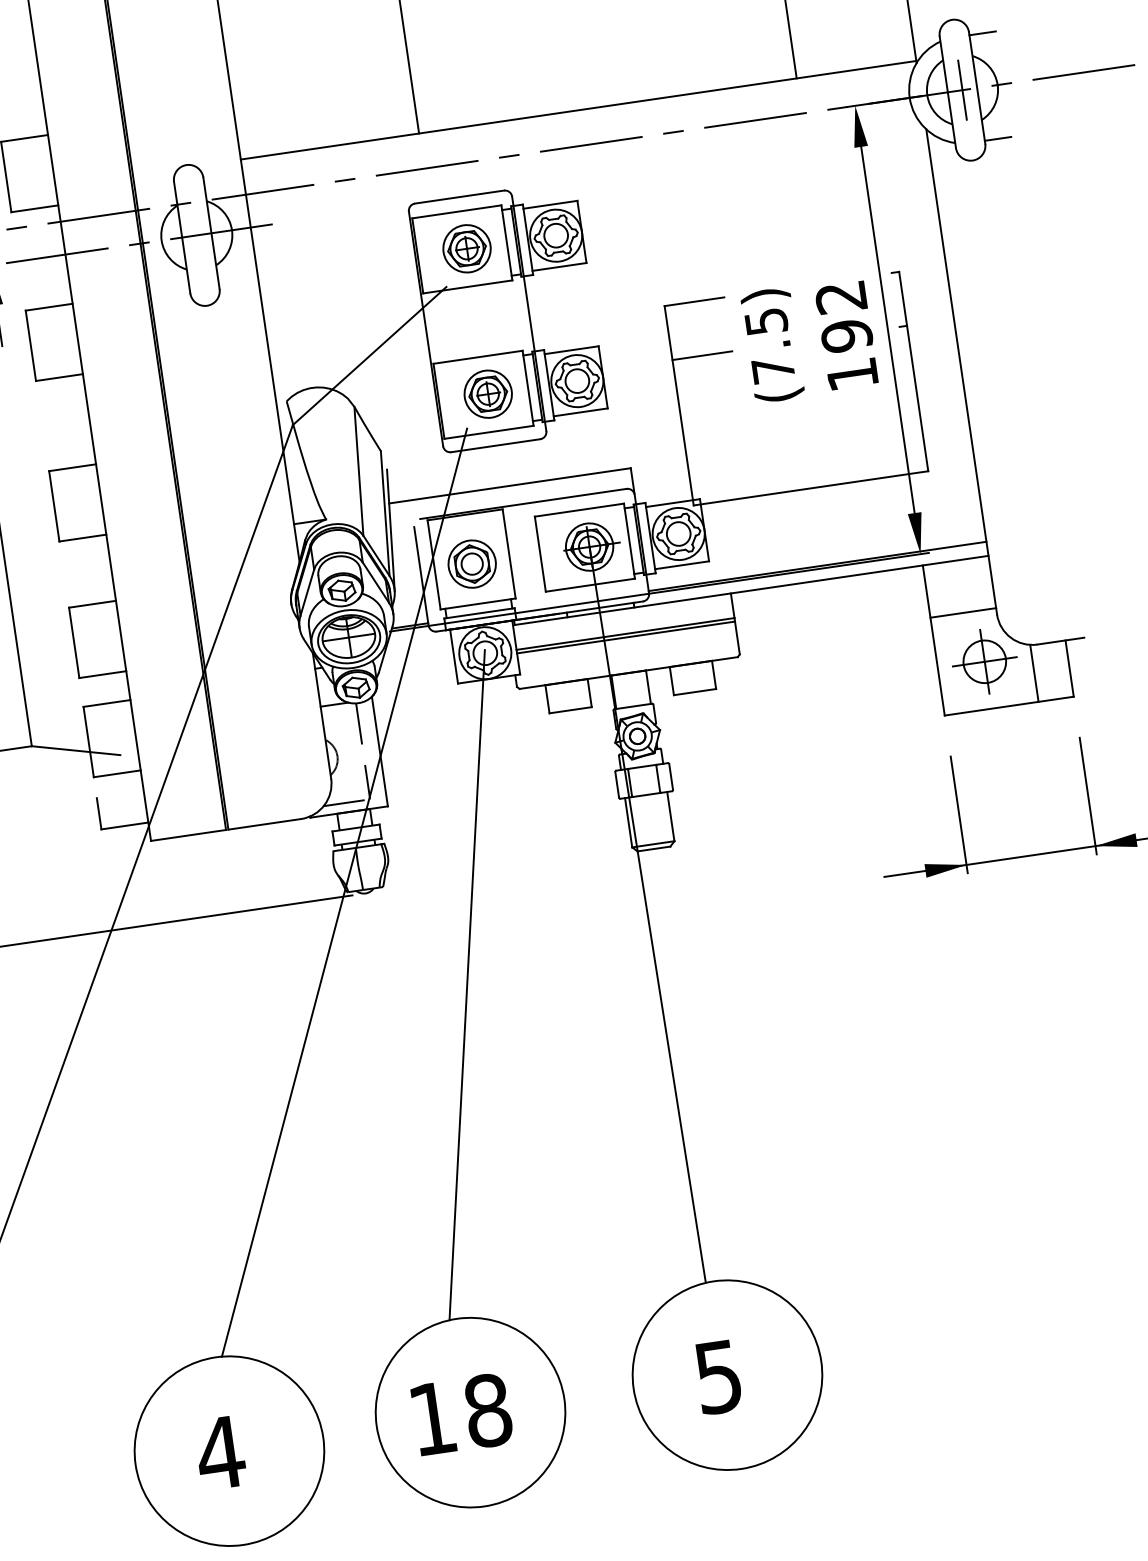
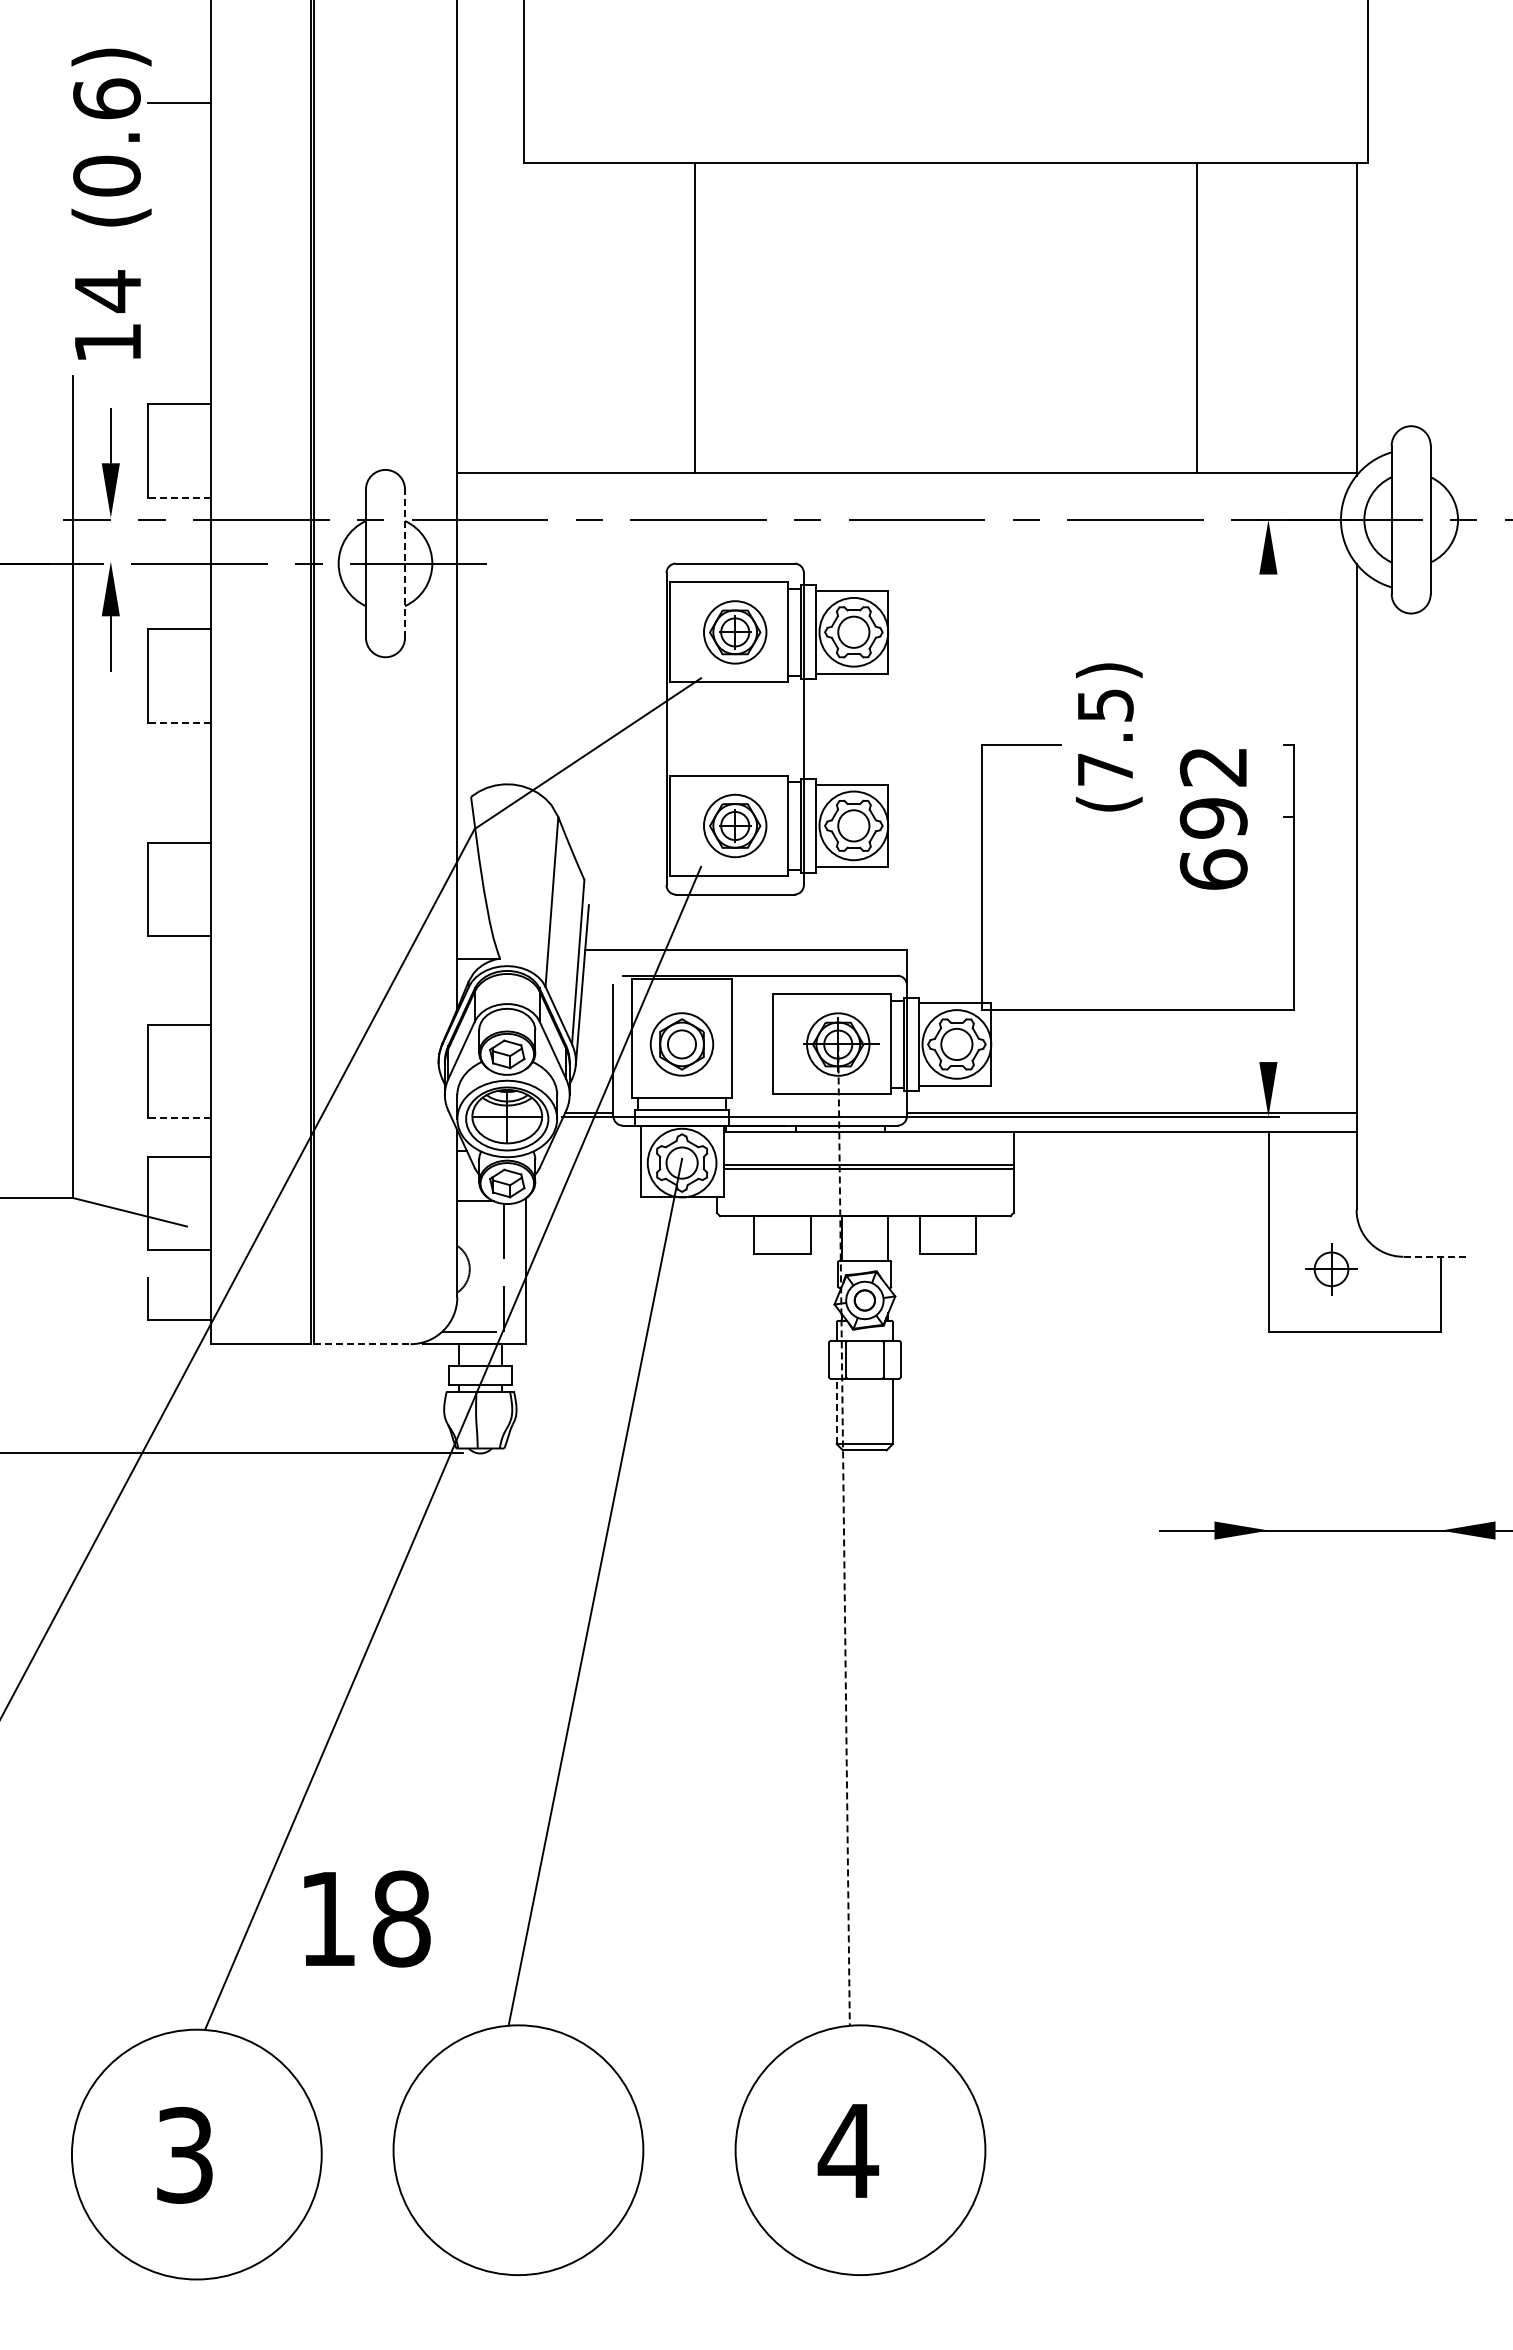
line: (982, 33) -> (1447, 449), removed
line: (962, 89) -> (1411, 519), removed
line: (997, 139) -> (1447, 590), removed
line: (34, 209) -> (178, 498), solid -> dashed
line: (211, 233) -> (405, 563), solid -> dashed
line: (888, 330) -> (1268, 818), removed
text: (772, 345) -> (1109, 737), moved
line: (702, 355) -> (1021, 816), removed
text: (852, 374) -> (1213, 869), 192 -> 692
line: (58, 377) -> (178, 722), solid -> dashed
line: (963, 613) -> (1312, 1201), removed
line: (1060, 640) -> (1434, 1256), solid -> dashed
part: (984, 662) -> (1331, 1269), size x0.6
line: (1034, 673) -> (1394, 1293), removed
line: (102, 674) -> (178, 1118), solid -> dashed
line: (1087, 795) -> (1440, 1463), removed
line: (959, 814) -> (1269, 1463), removed
line: (628, 822) -> (836, 1411), solid -> dashed
line: (265, 824) -> (362, 1344), solid -> dashed
line: (648, 915) -> (844, 1535), solid -> dashed
text: (718, 1377) -> (848, 2151), 5 -> 4
text: (462, 1414) -> (367, 1918), moved
text: (220, 1452) -> (184, 2154), 4 -> 3

